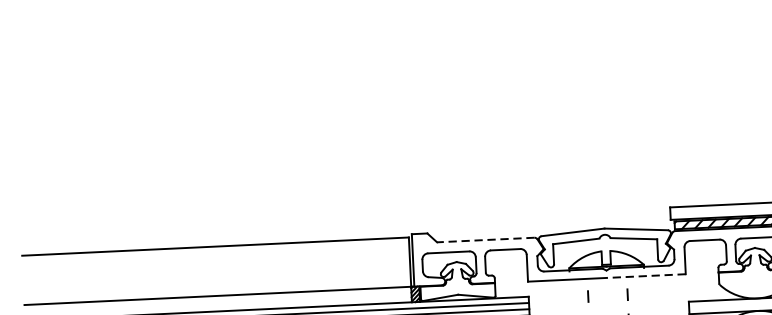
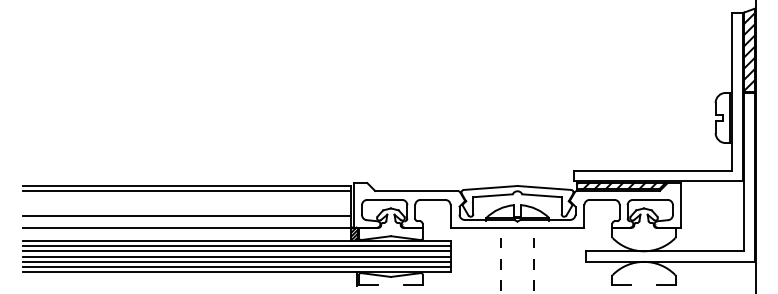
line: (485, 239) -> (416, 190), dashed -> solid
line: (215, 252) -> (187, 190), added
line: (645, 275) -> (550, 227), dashed -> solid
line: (217, 281) -> (187, 215), added

